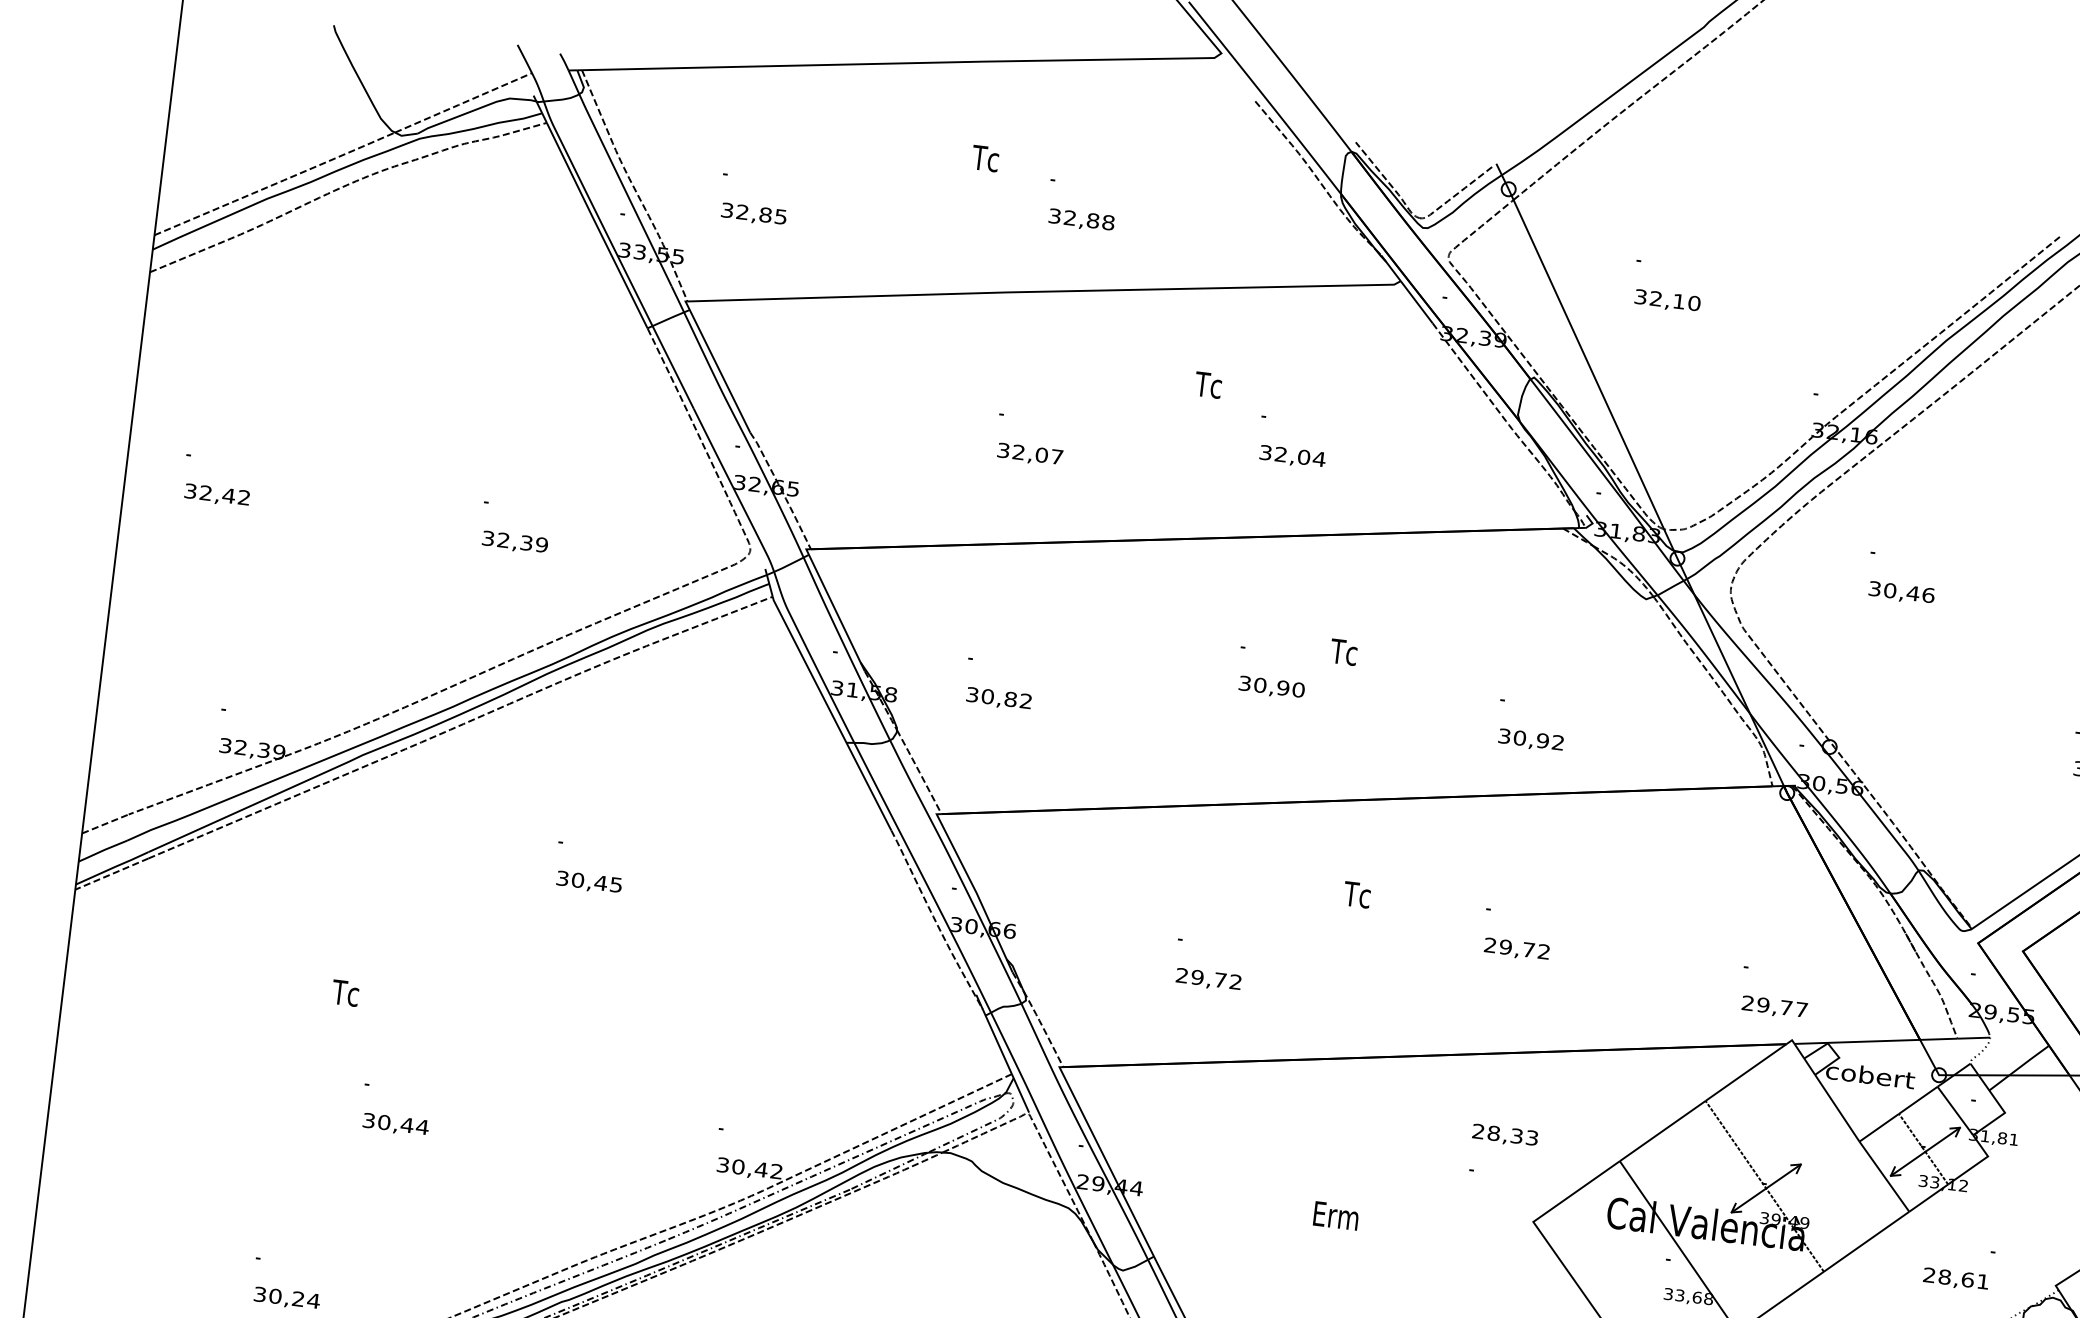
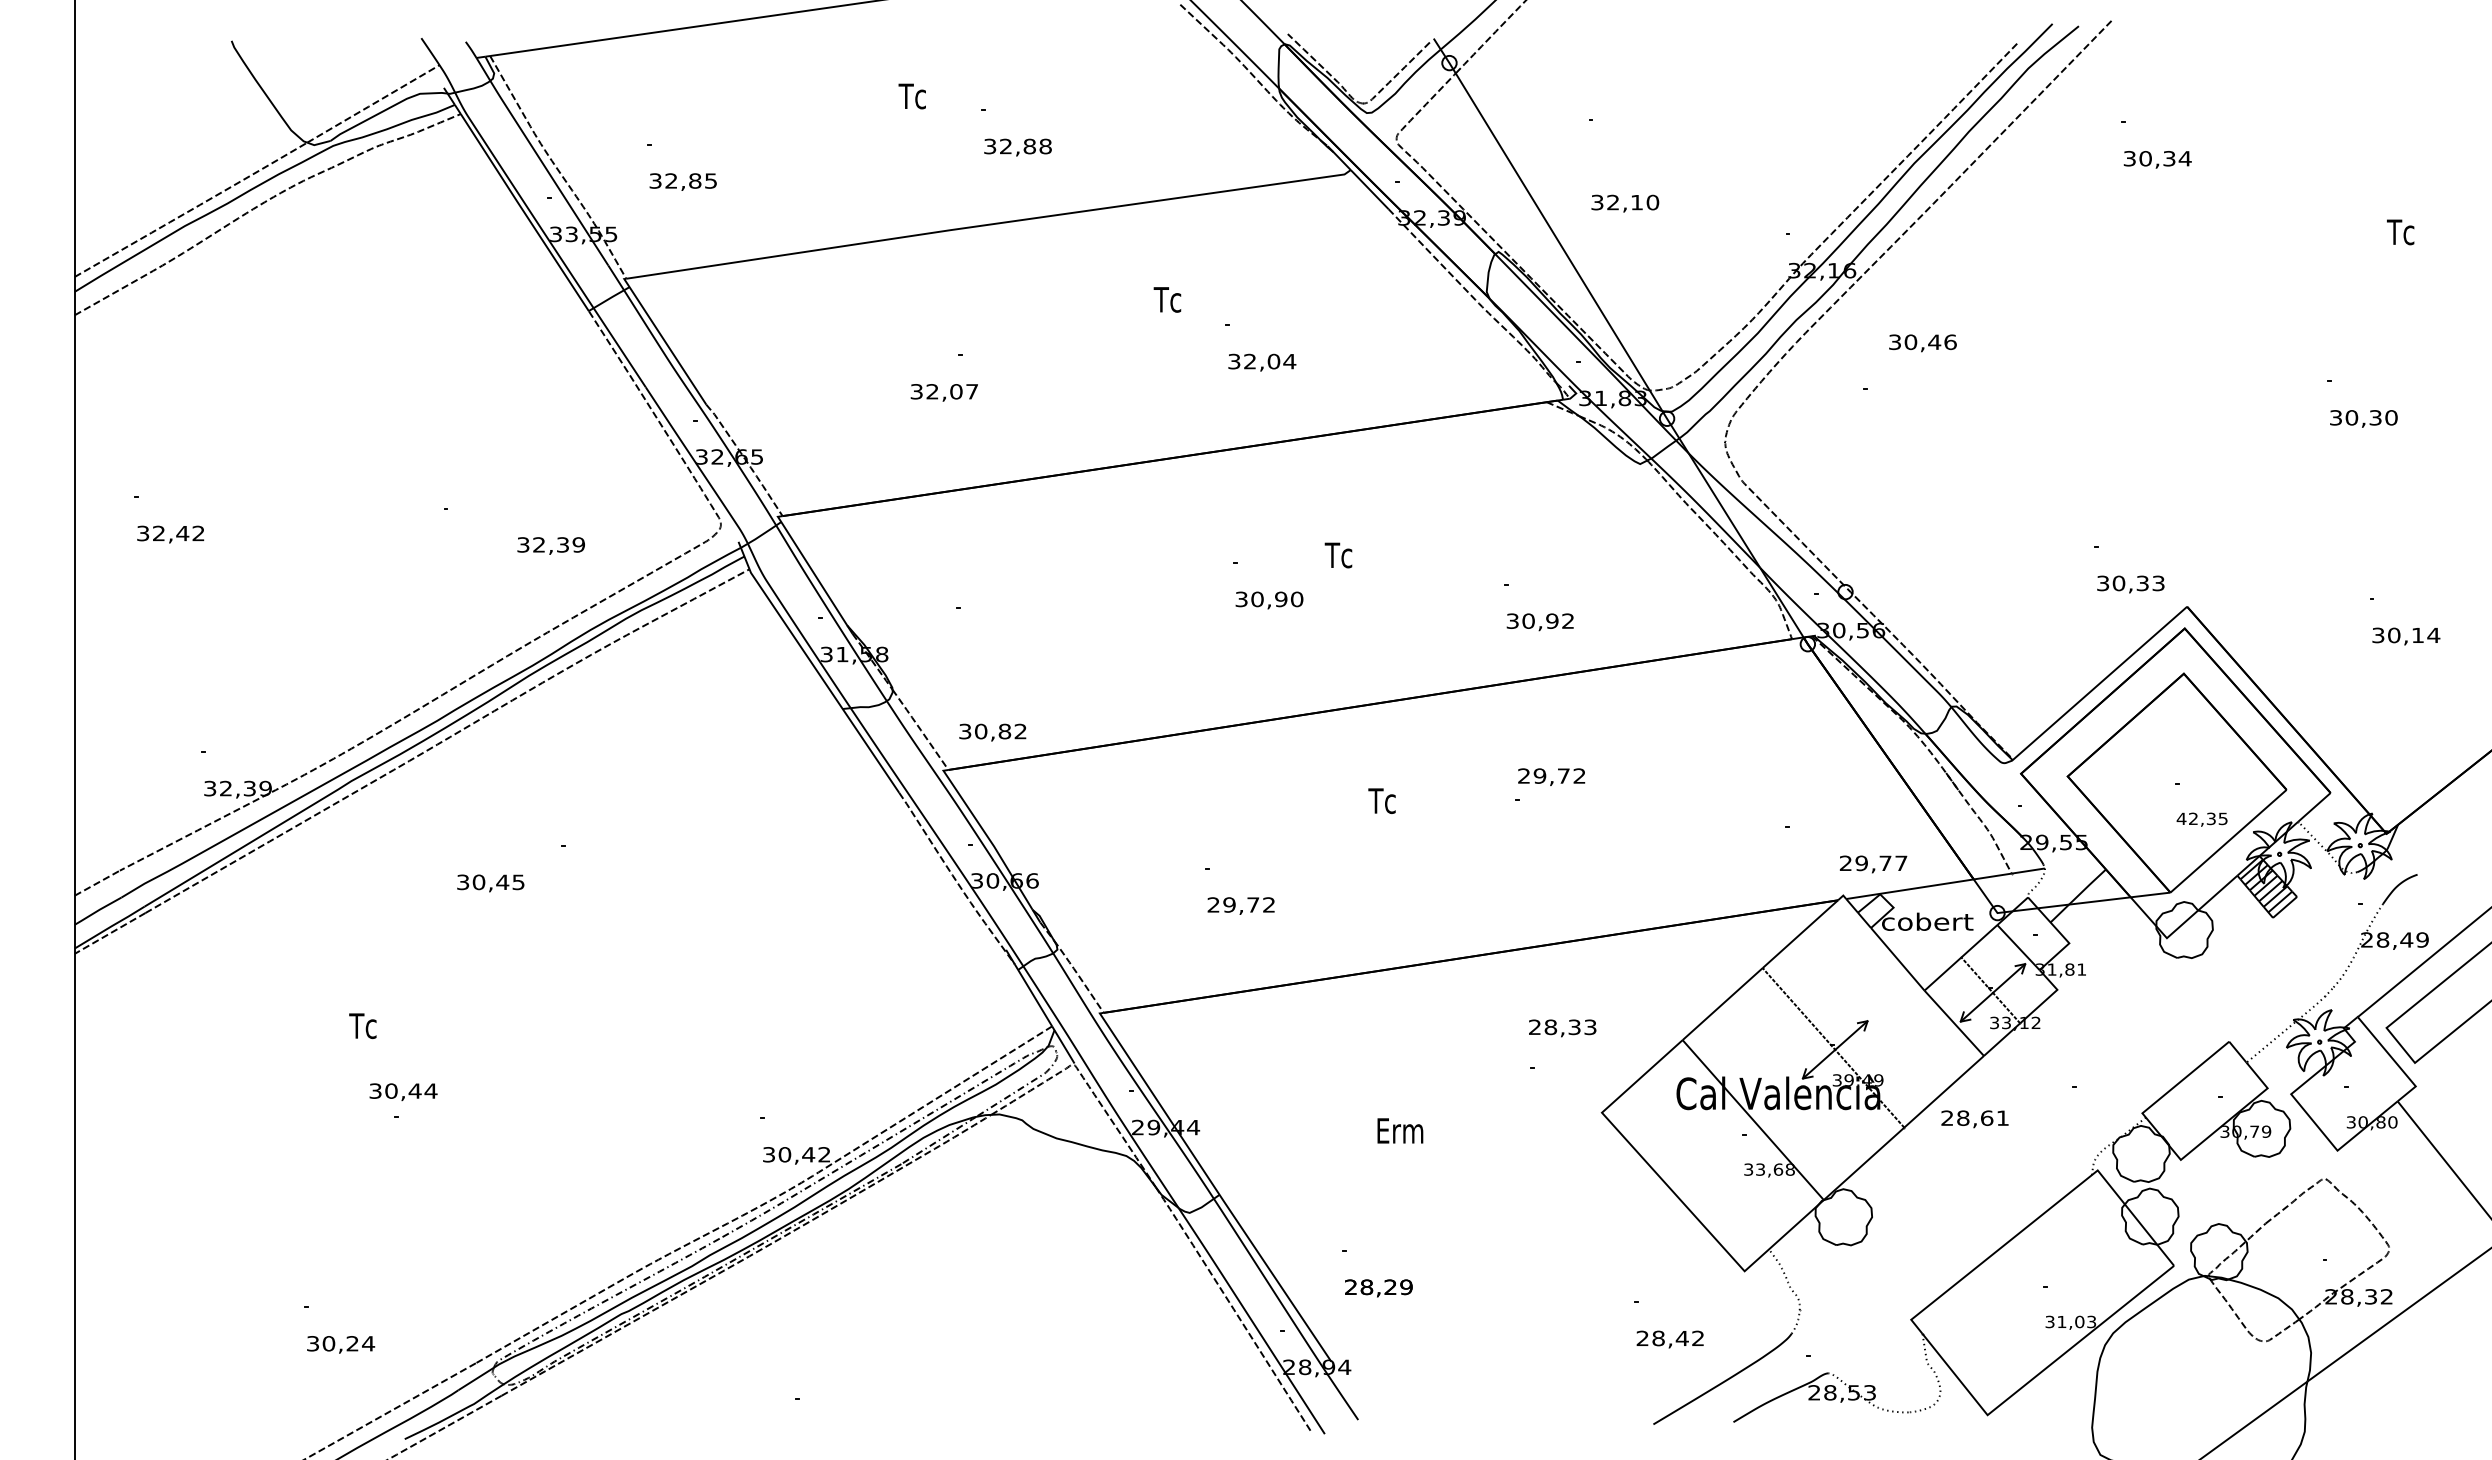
text: (1667, 301) -> (1625, 203), moved
text: (1029, 454) -> (943, 392), moved
text: (514, 542) -> (550, 545), moved
text: (1901, 593) -> (1922, 343), moved
text: (998, 698) -> (992, 732), moved
text: (588, 882) -> (490, 883), moved
text: (1516, 948) -> (1551, 776), moved
text: (1774, 1007) -> (1873, 864), moved
text: (395, 1125) -> (403, 1092), moved
text: (1955, 1279) -> (1974, 1119), moved

